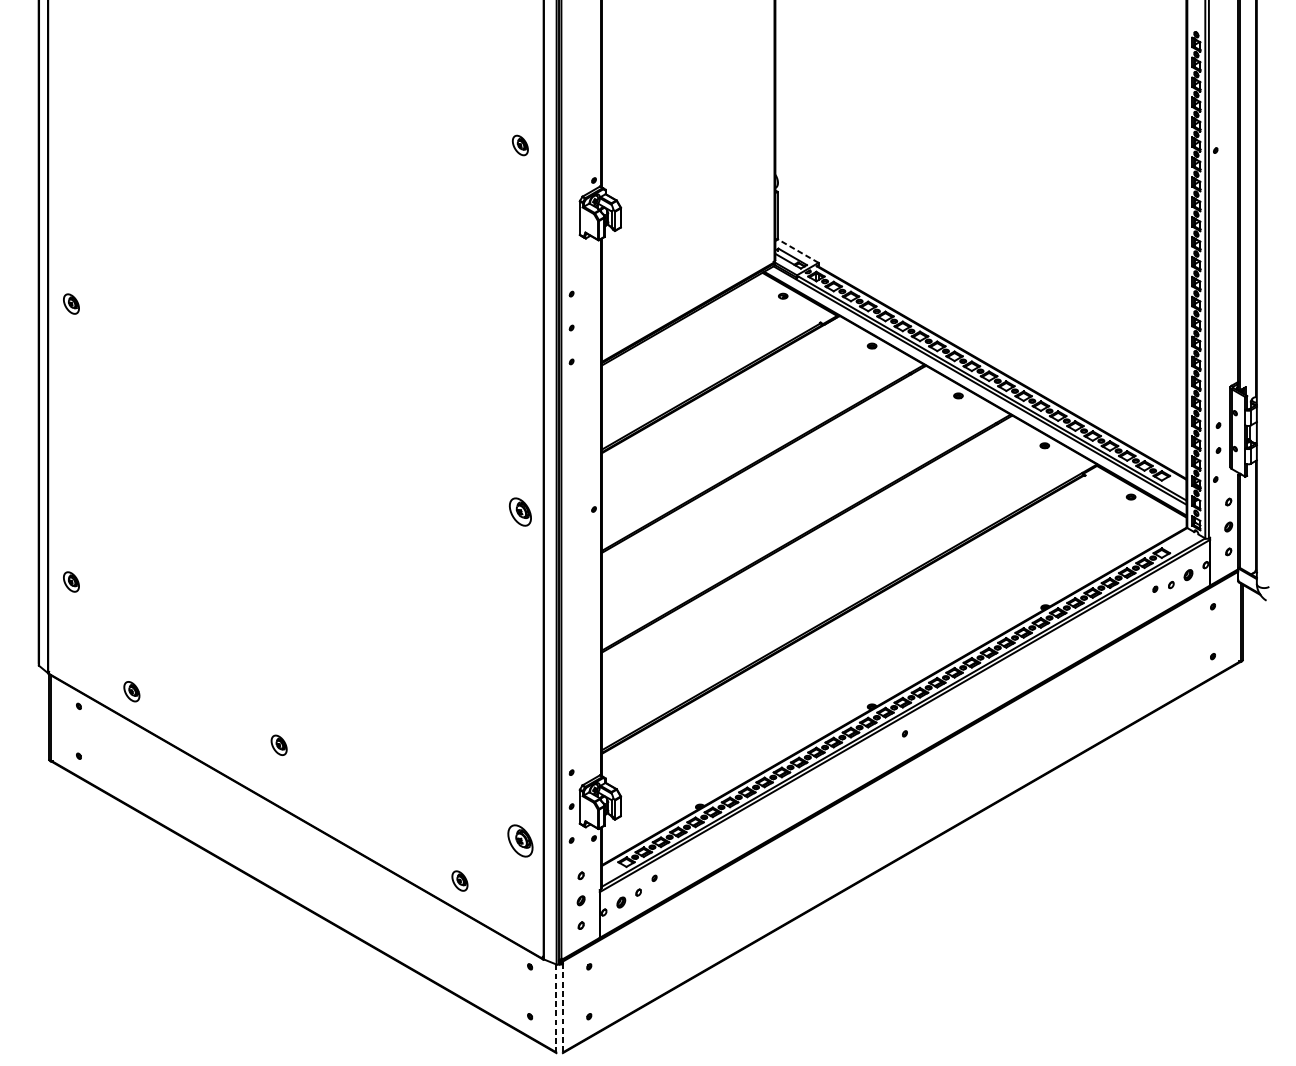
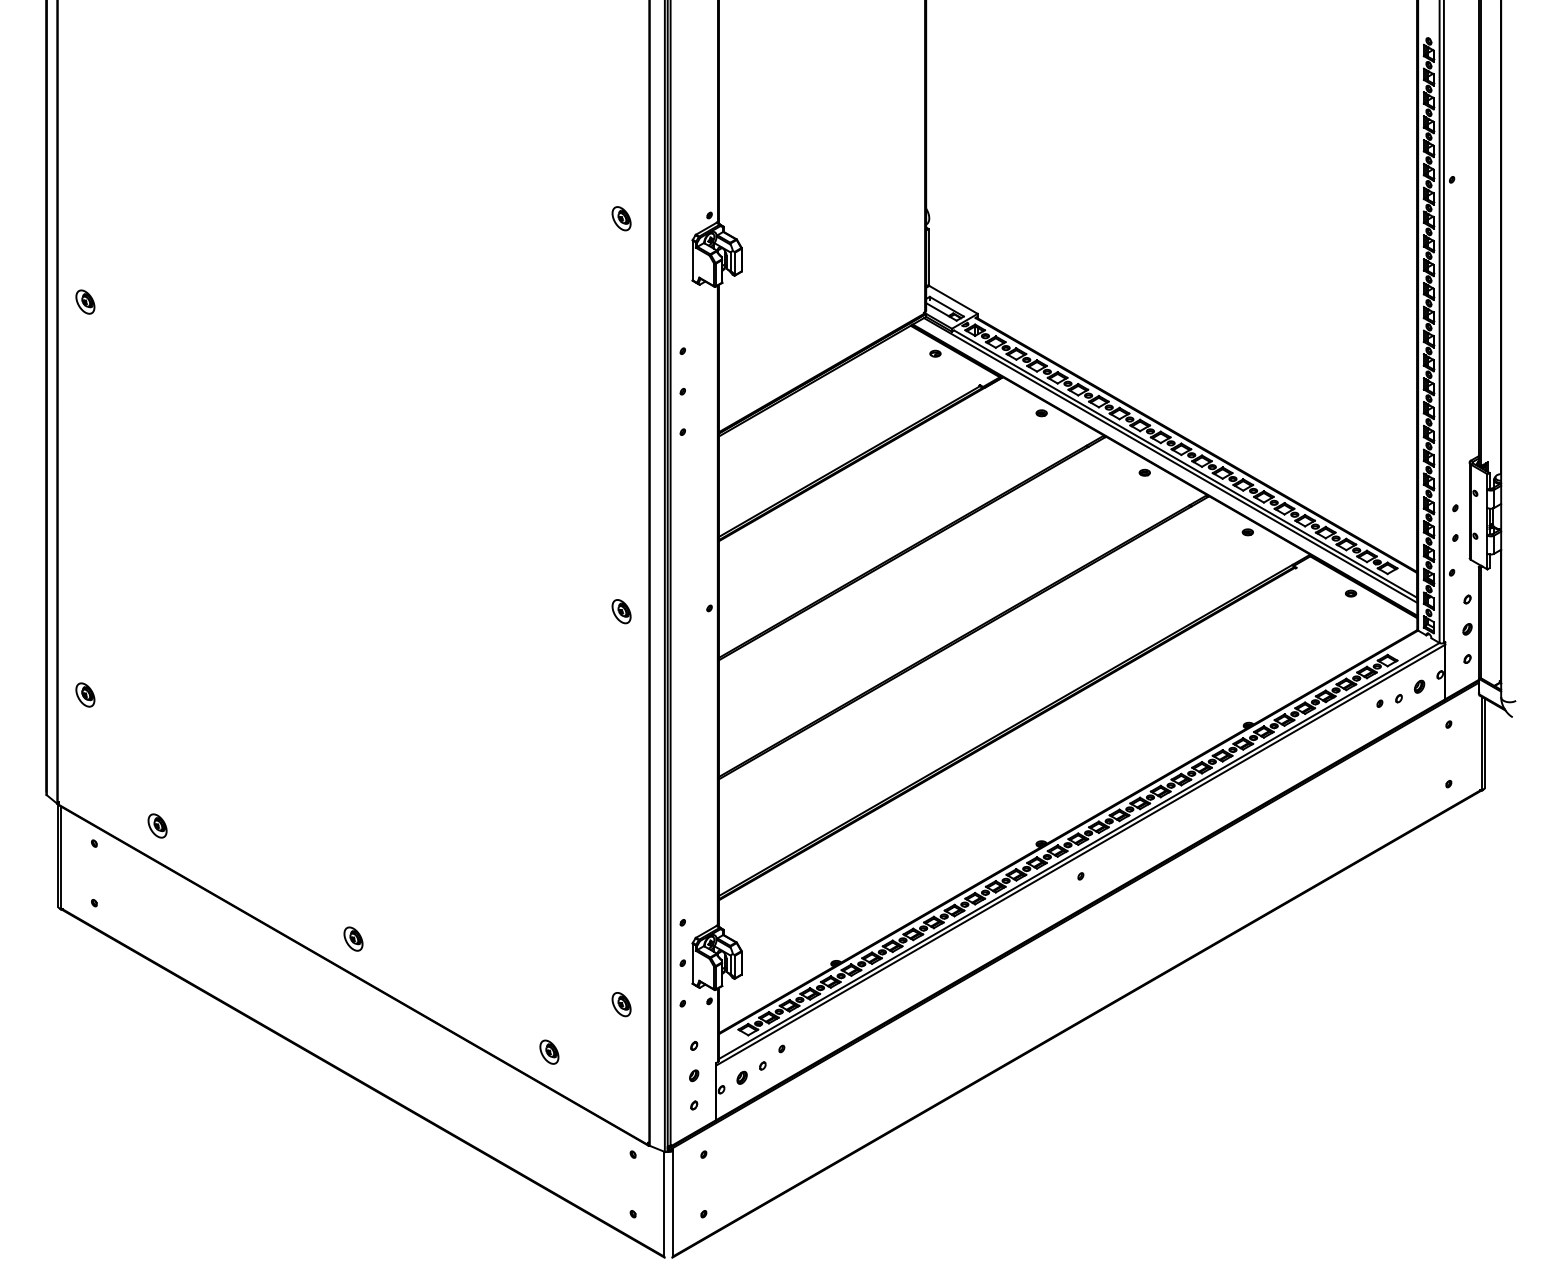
part: (520, 145) -> (621, 218), moved
line: (798, 250) -> (953, 299), dashed -> solid
part: (71, 303) -> (85, 301), moved
part: (520, 512) -> (621, 611), size x0.71
part: (279, 744) -> (353, 938), moved
part: (520, 841) -> (621, 1004), size x0.62
line: (556, 1008) -> (664, 1204), dashed -> solid
line: (563, 1008) -> (672, 1204), dashed -> solid

